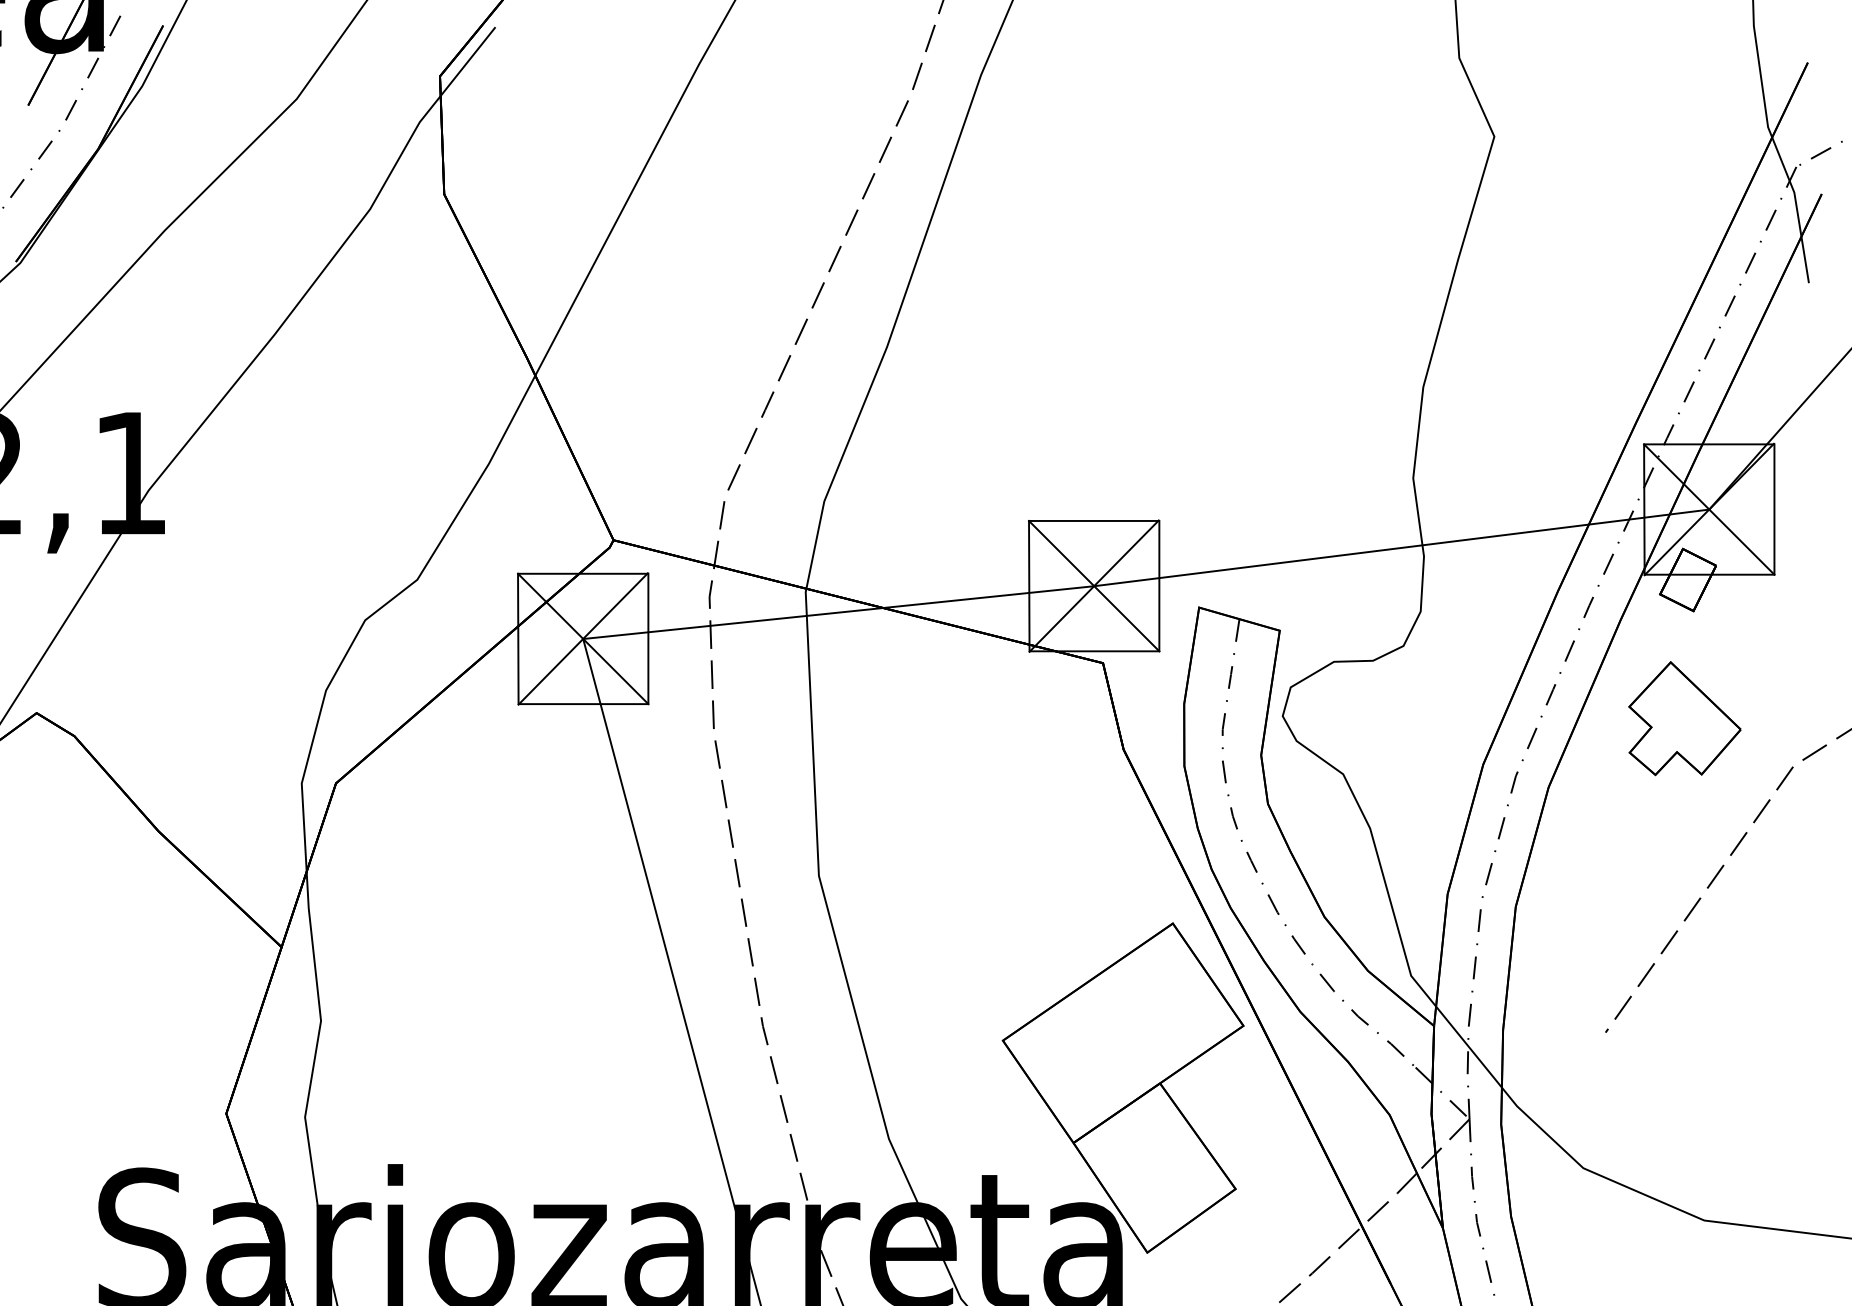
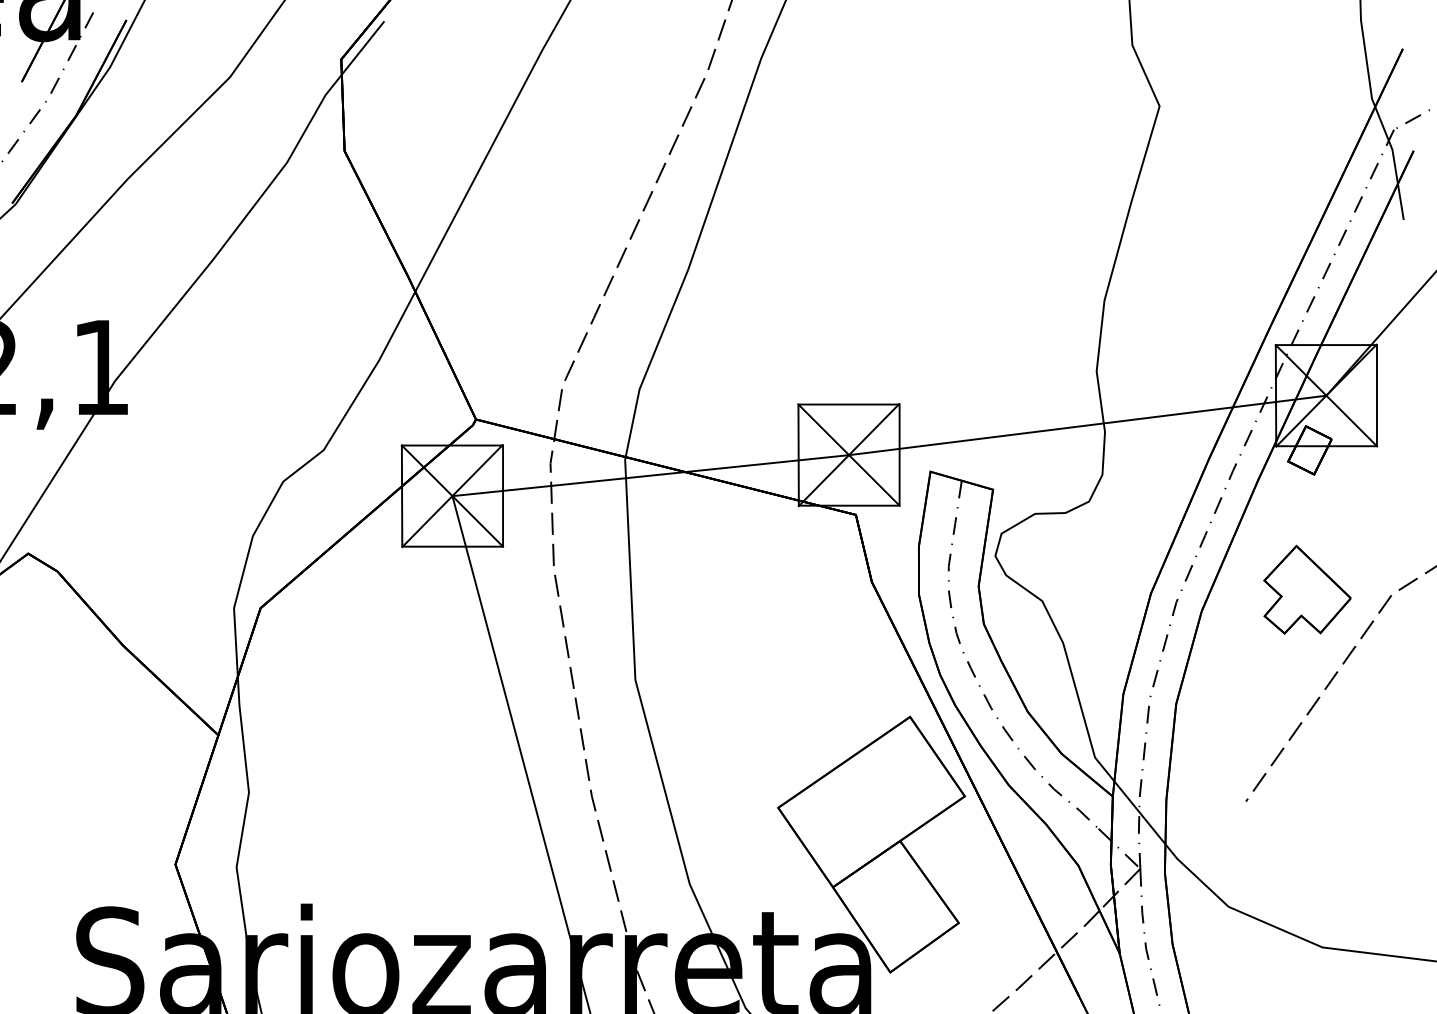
part: (1684, 718) -> (1307, 589), moved

